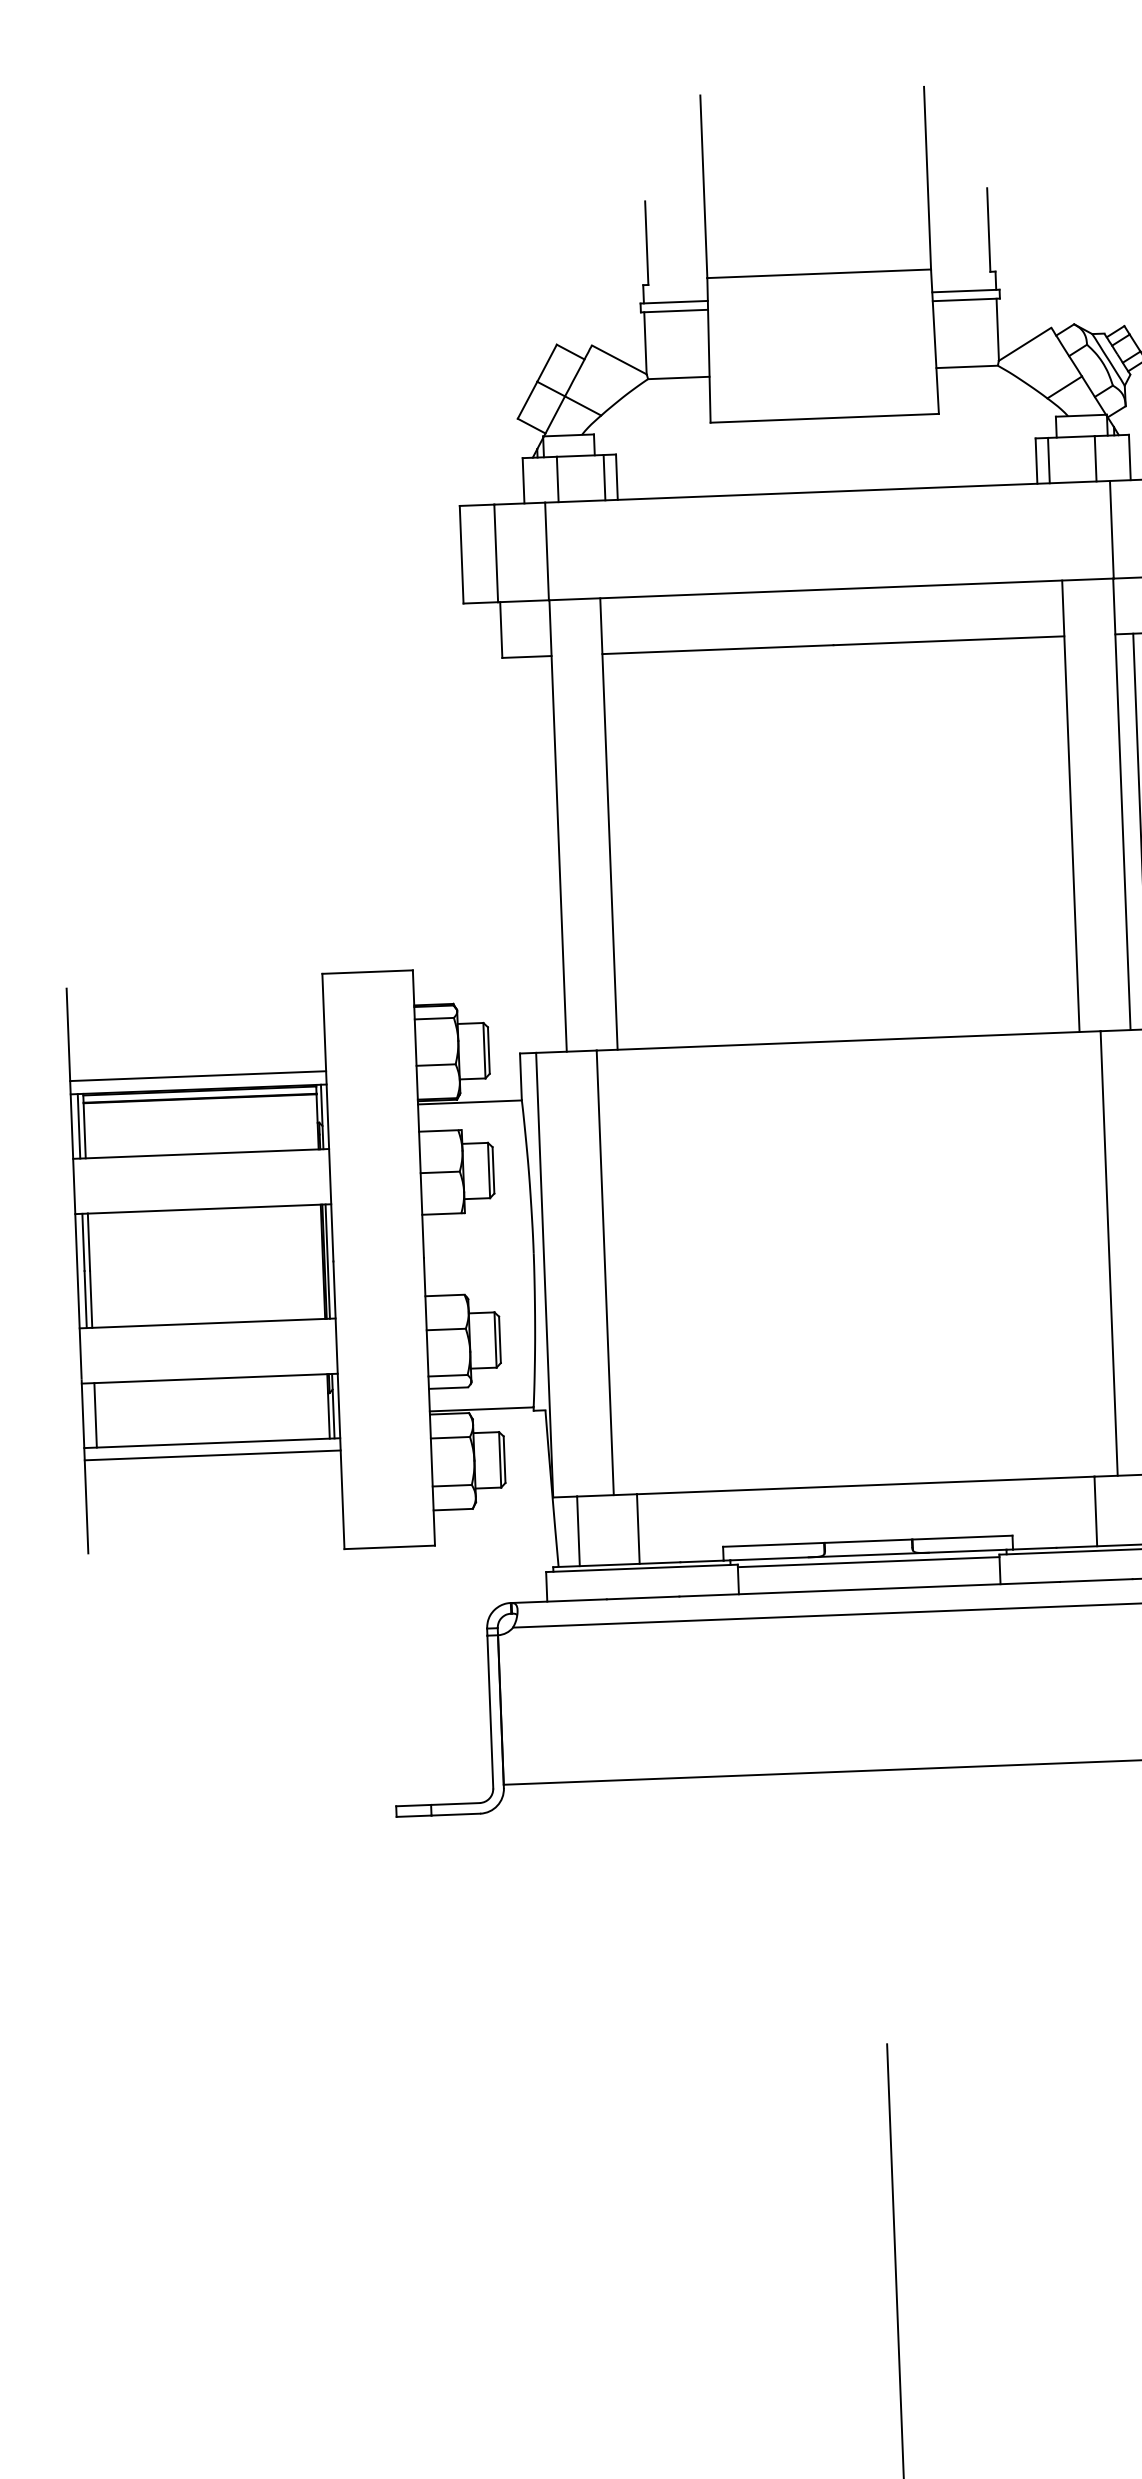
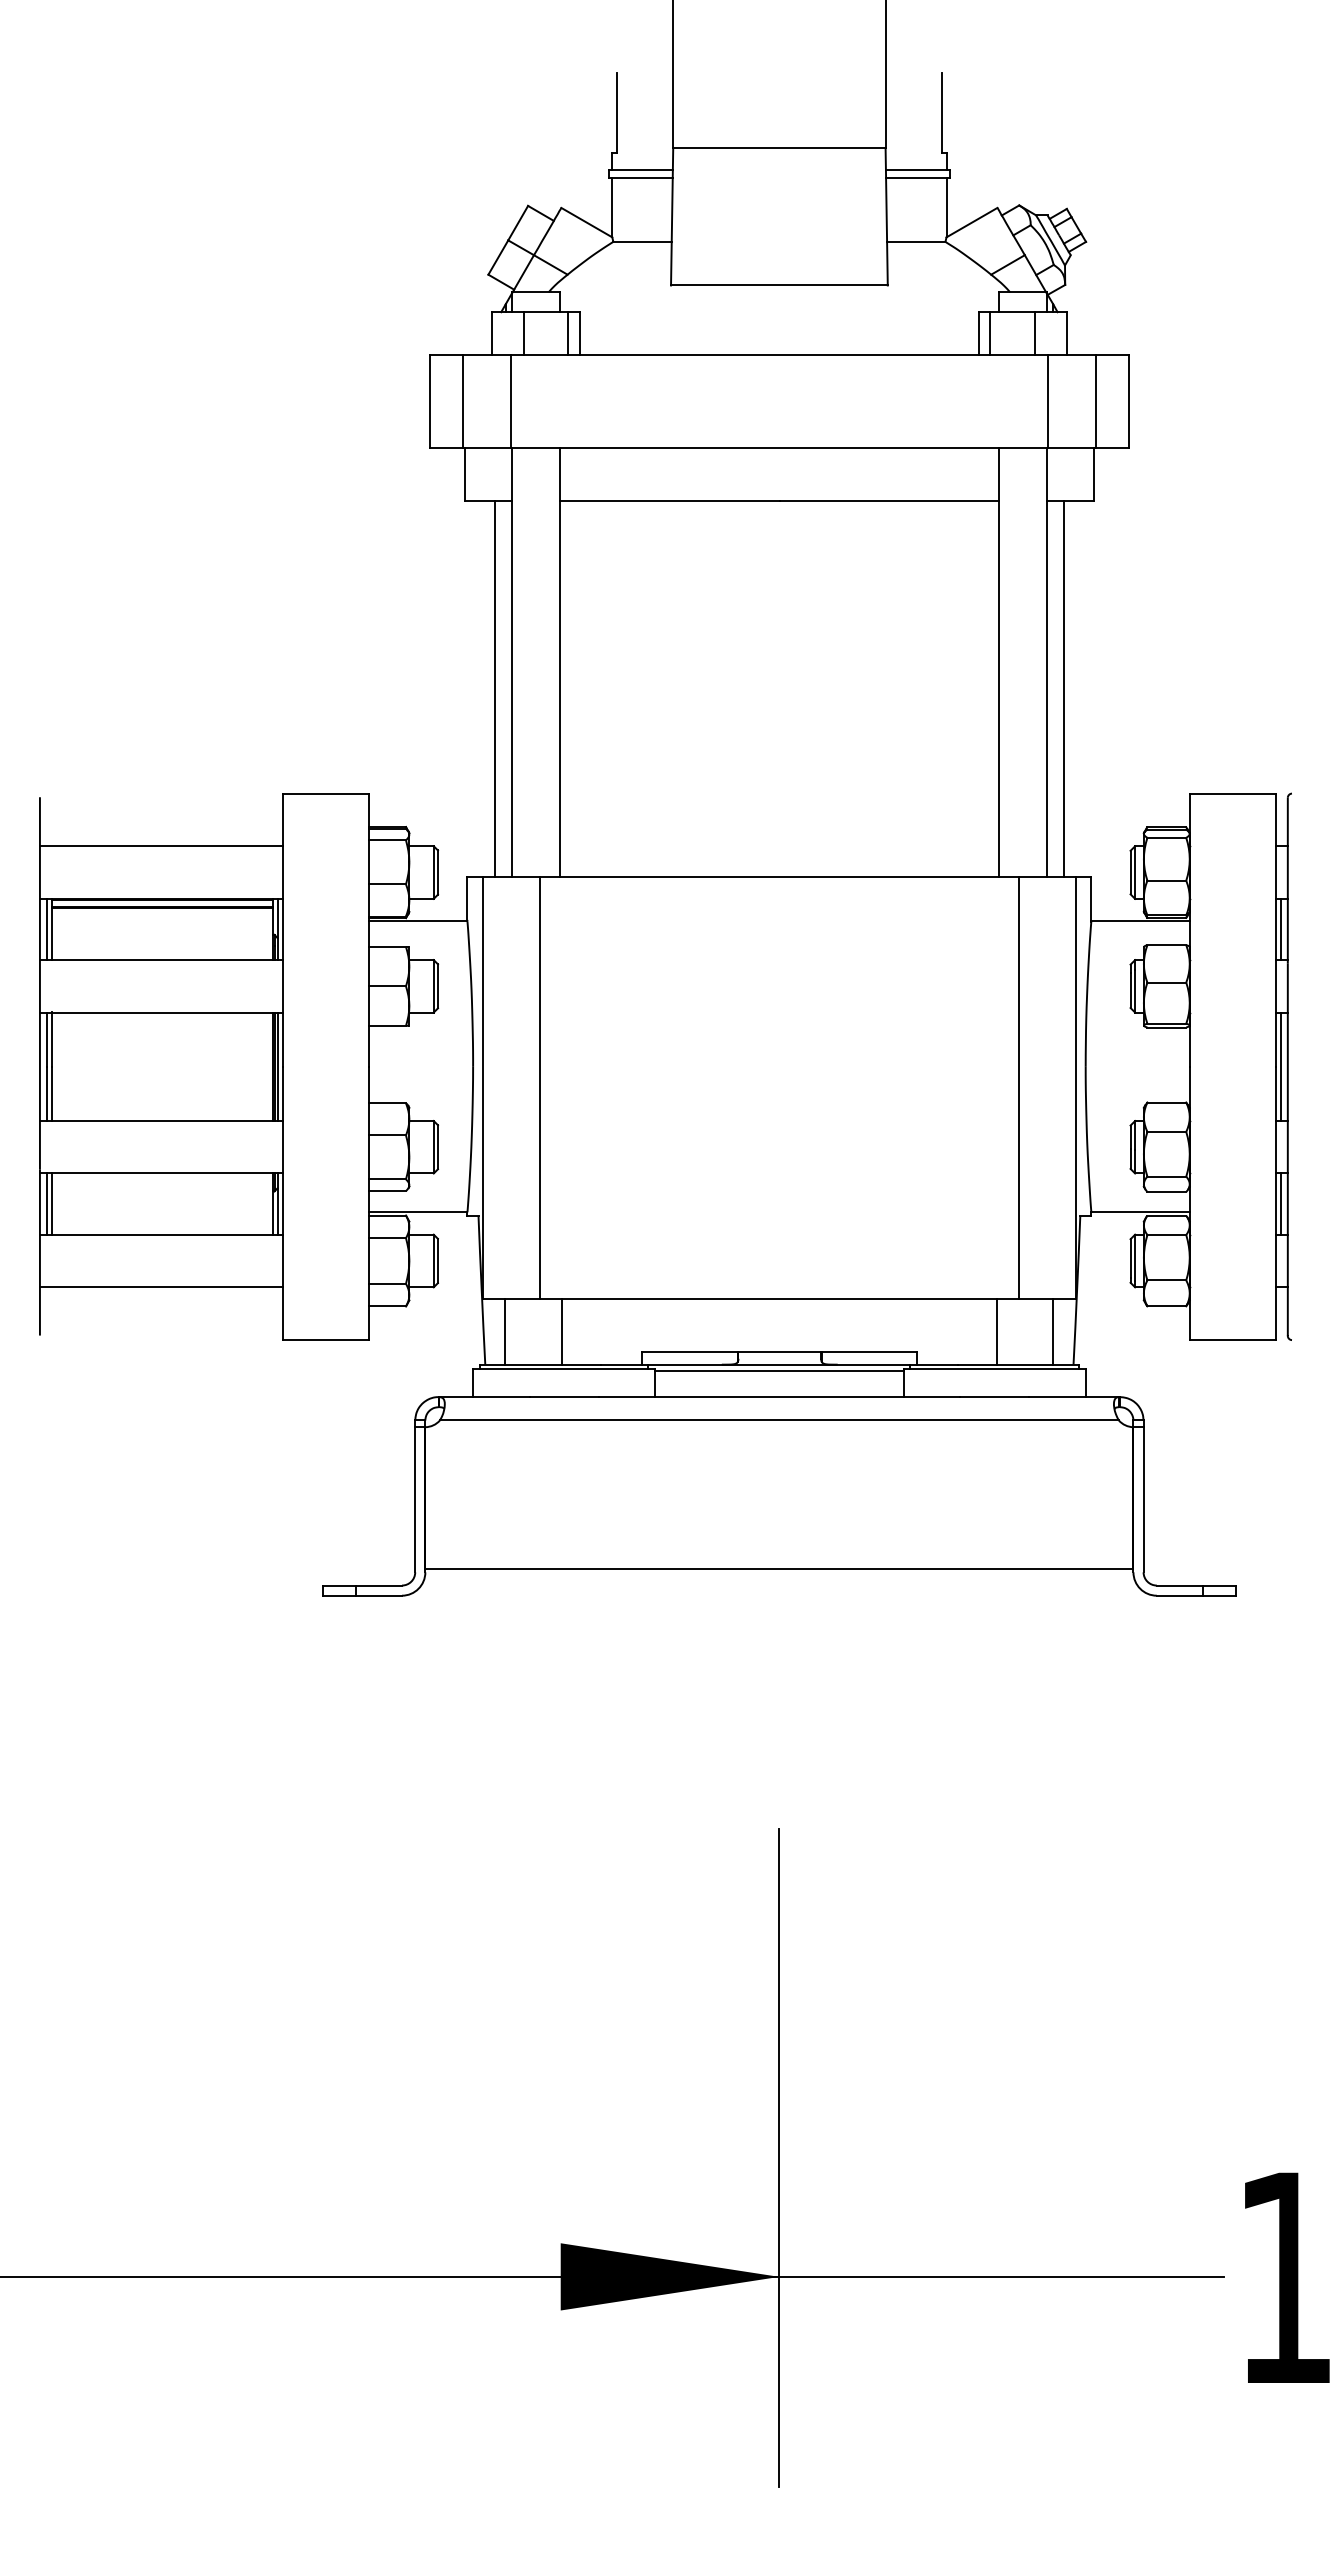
line: (540, 854) -> (494, 688), added
line: (197, 1076) -> (160, 846), moved
line: (89, 1414) -> (46, 1203), added
line: (211, 1455) -> (160, 1287), moved

